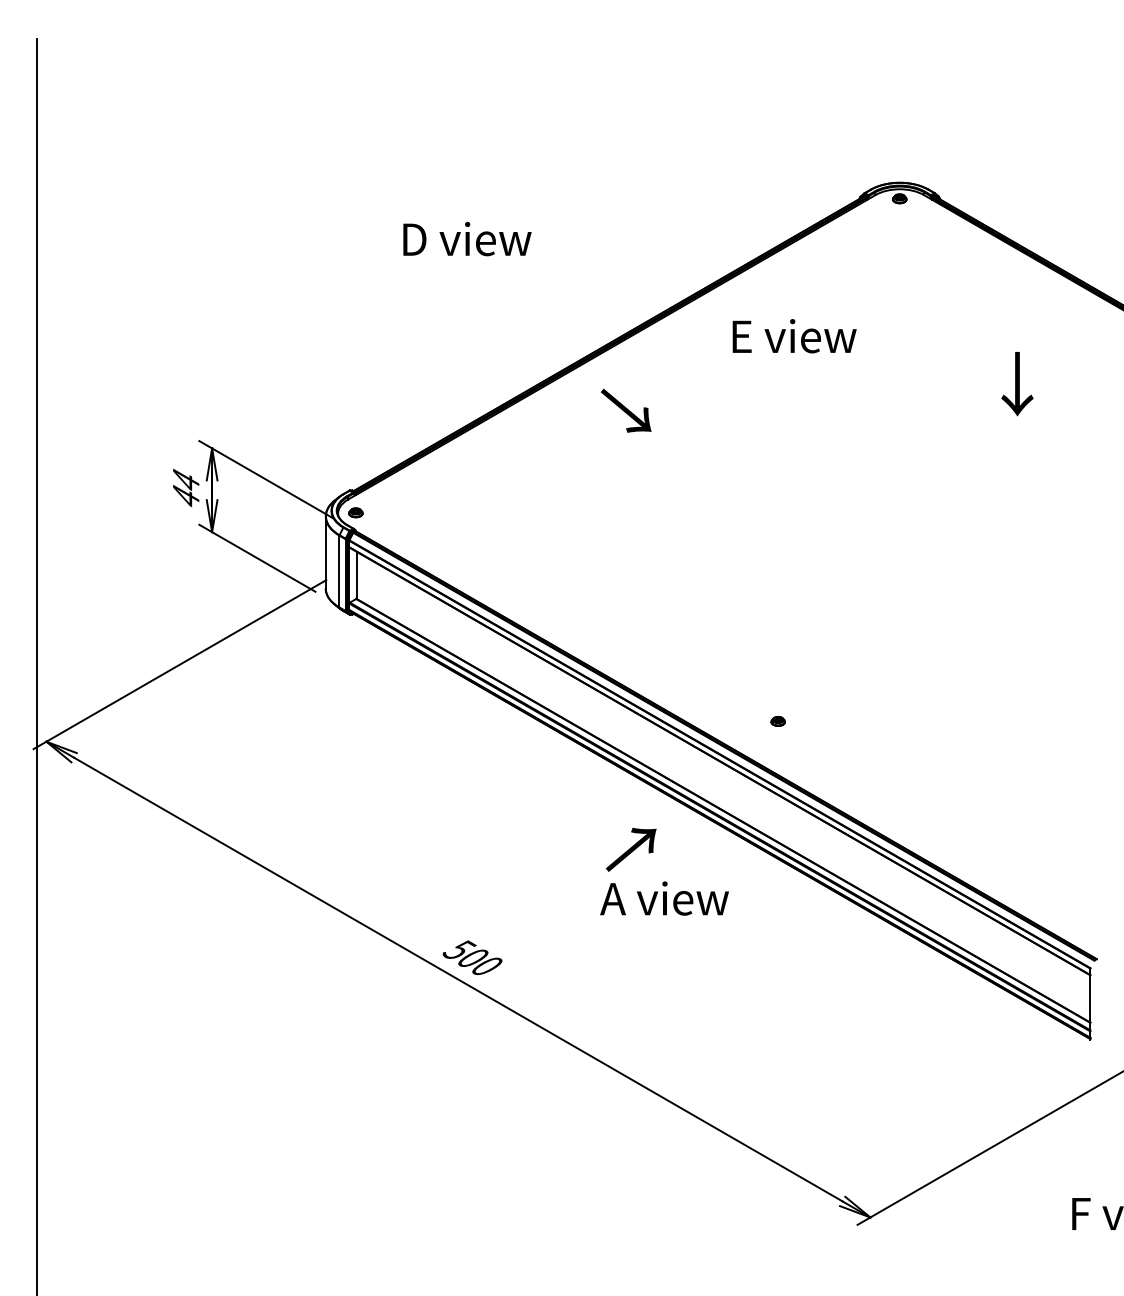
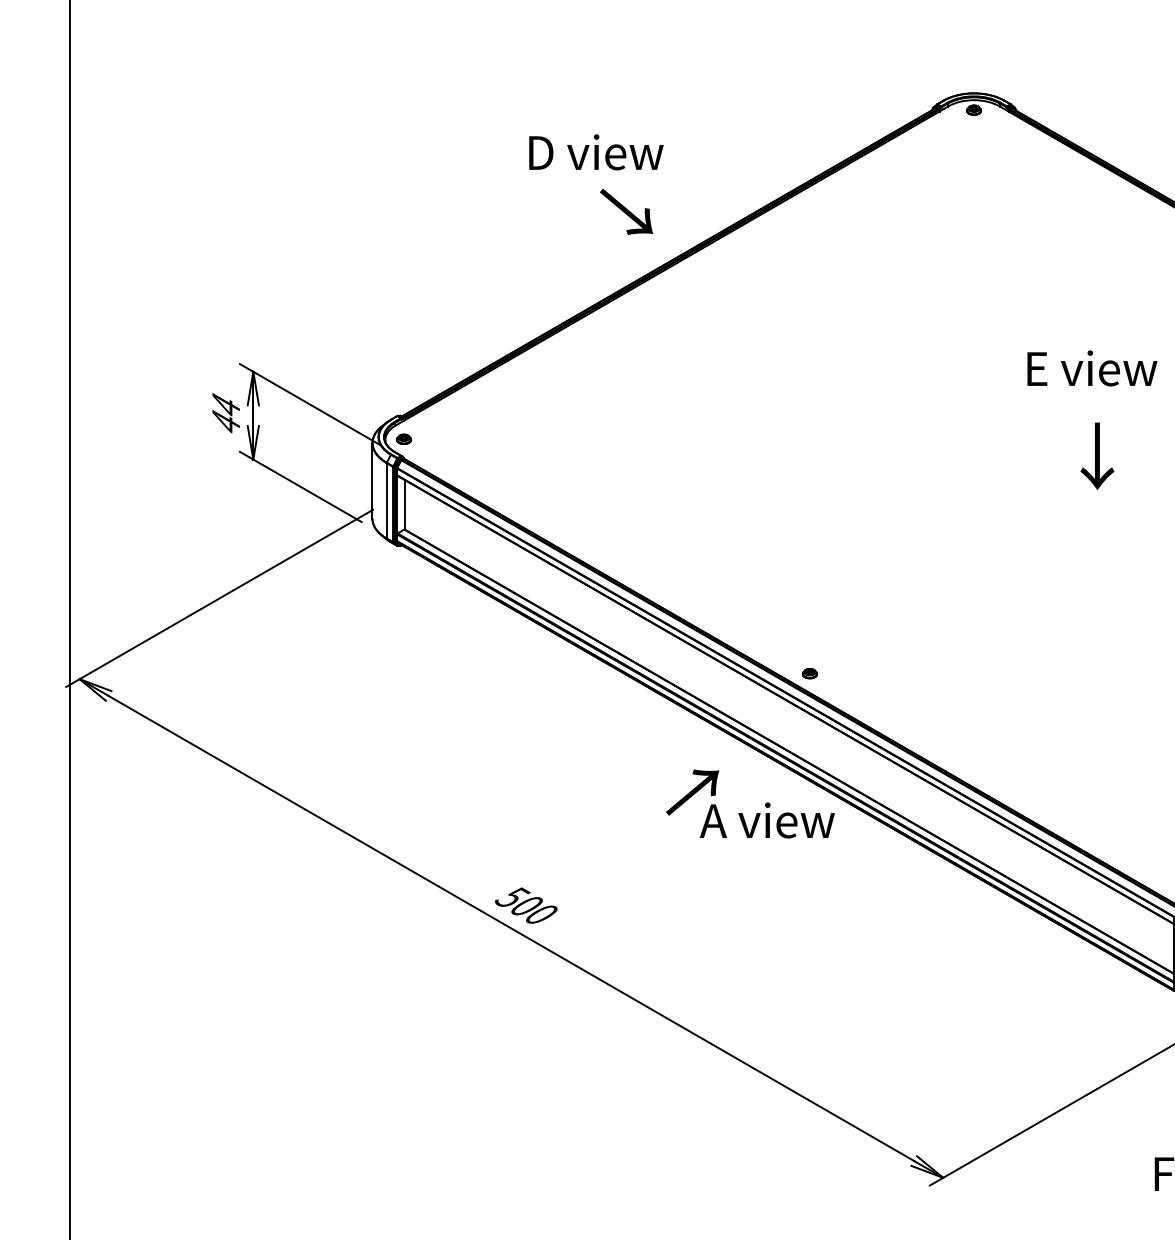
text: (467, 239) -> (596, 152), moved
text: (794, 336) -> (1092, 368), moved
text: (1017, 384) -> (1097, 456), moved
text: (626, 410) -> (626, 211), moved
part: (777, 721) -> (809, 673), moved
text: (664, 898) -> (767, 820), moved

